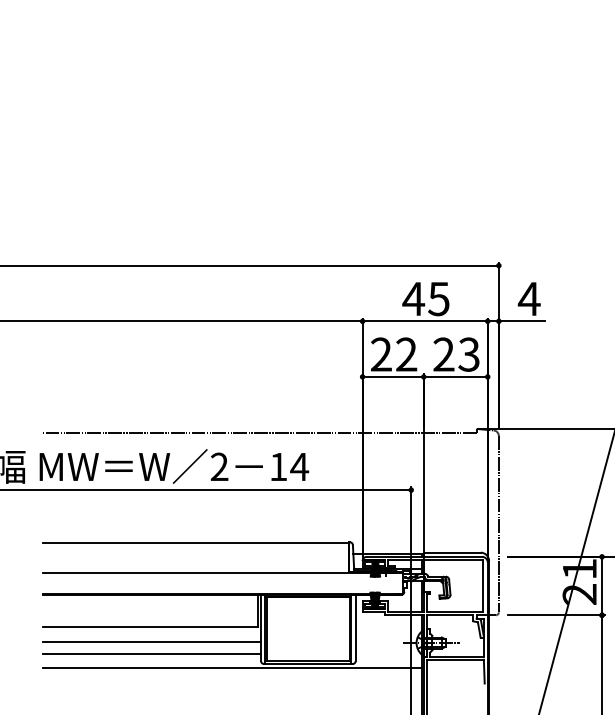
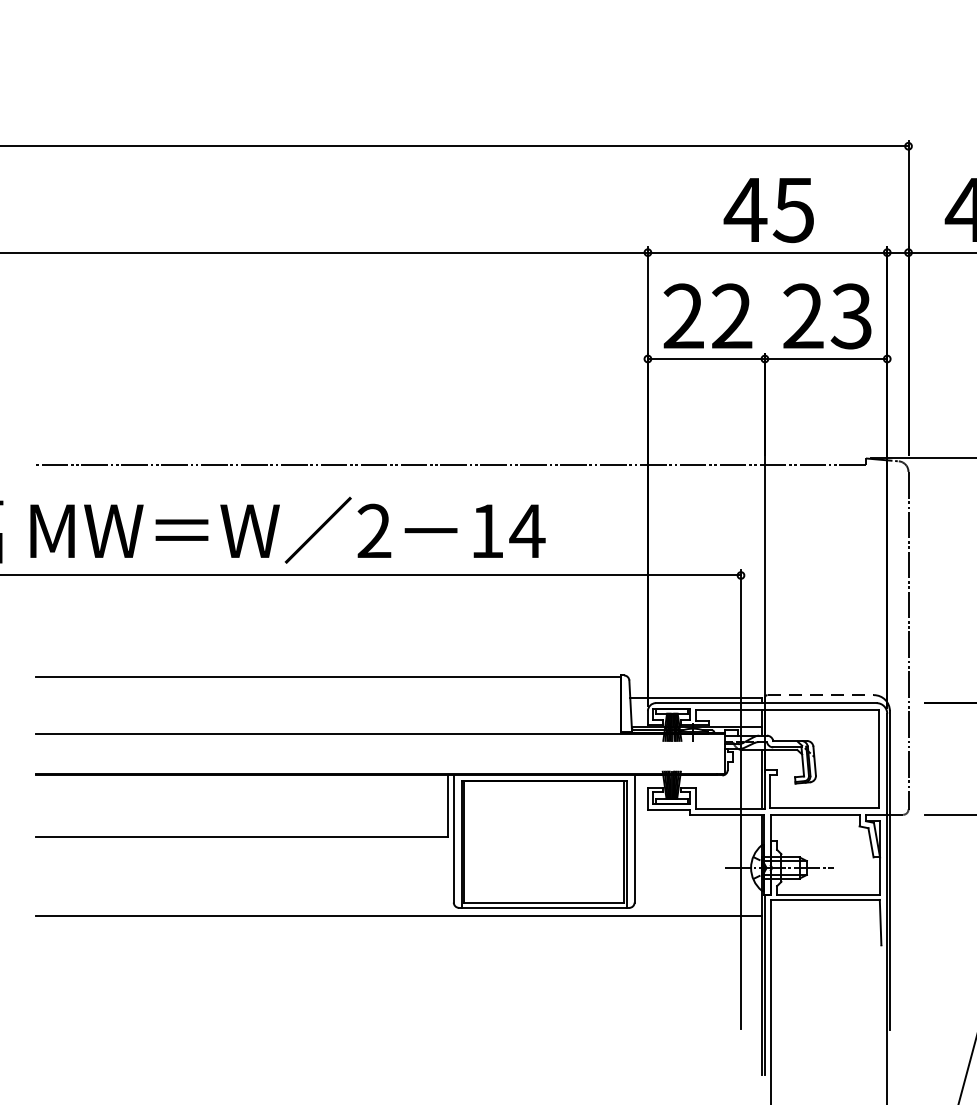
line: (452, 552) -> (819, 694), solid -> dashed
line: (151, 641) -> (244, 864), removed
line: (151, 654) -> (244, 889), removed

